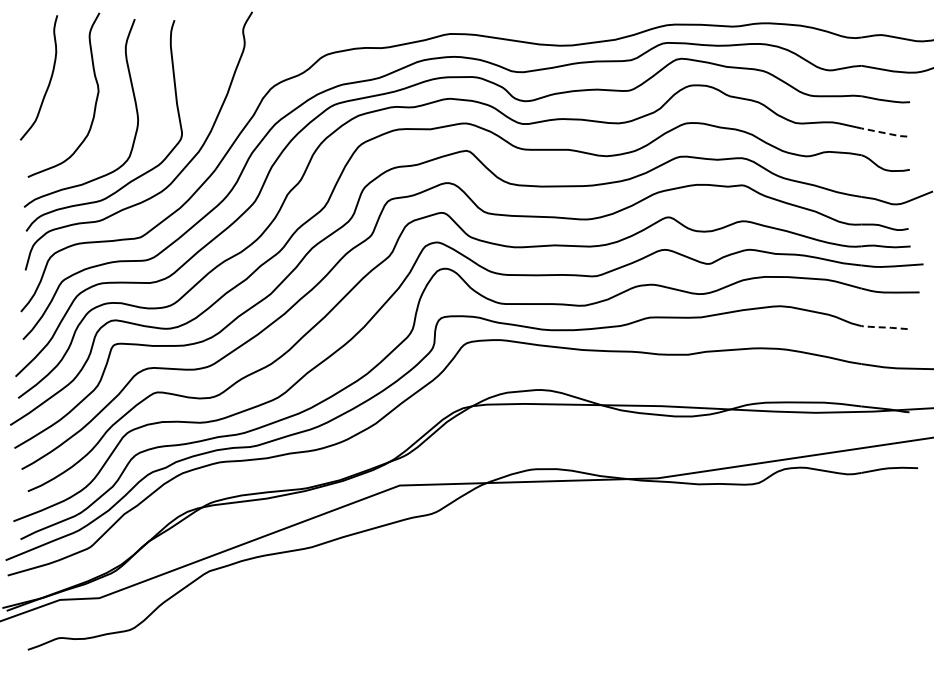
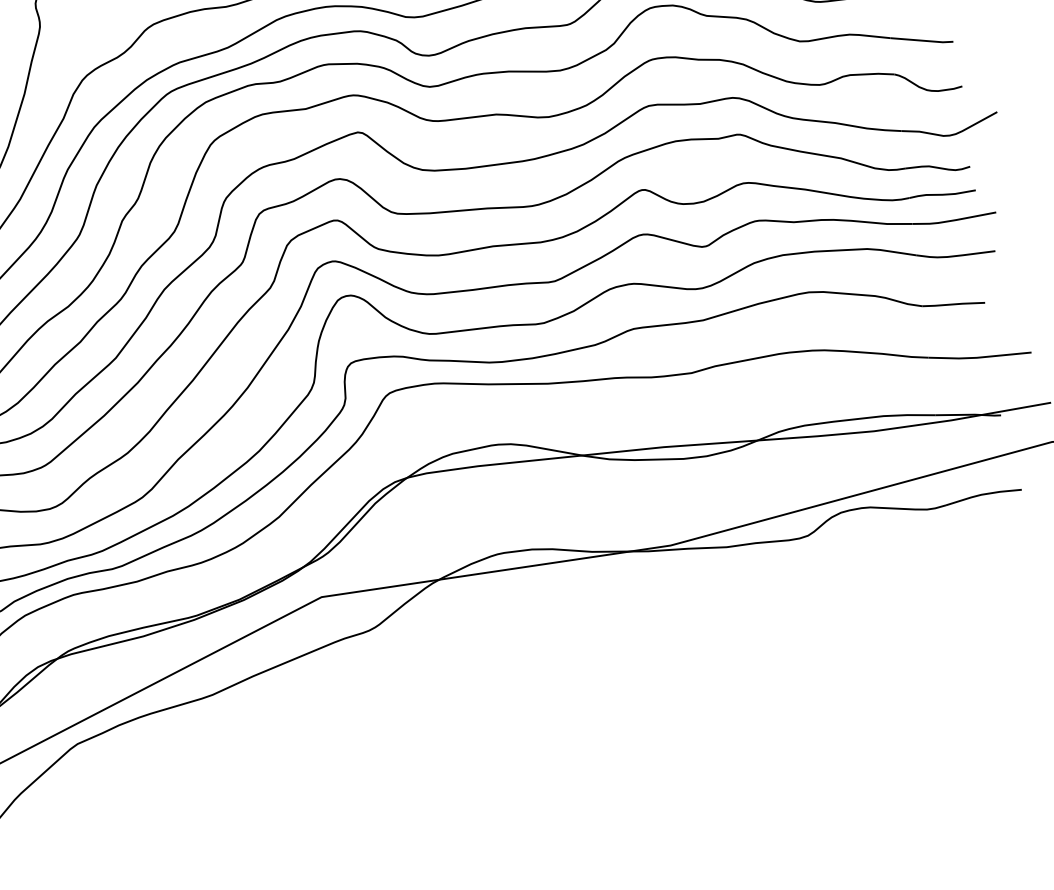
line: (884, 133) -> (922, 41), dashed -> solid
line: (884, 327) -> (953, 304), dashed -> solid

